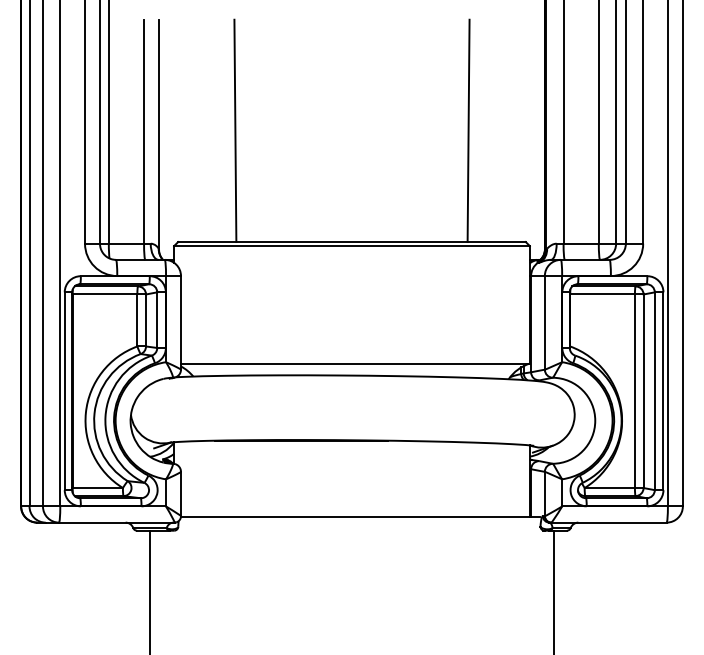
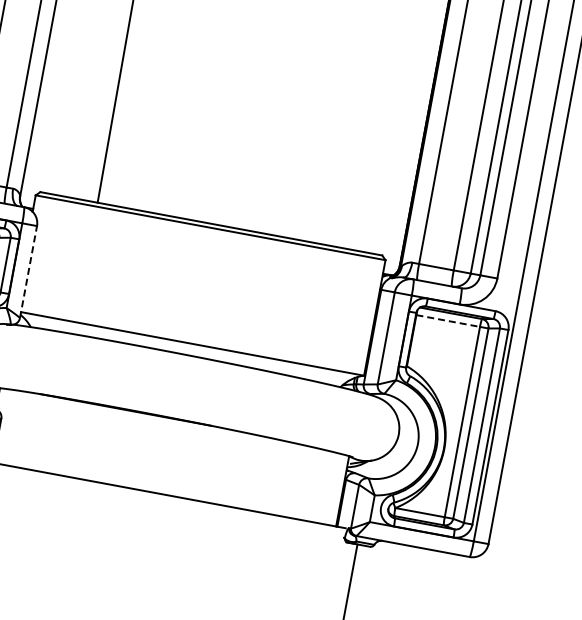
line: (468, 130) -> (346, 135), removed
line: (603, 294) -> (449, 321), solid -> dashed
line: (181, 322) -> (29, 271), solid -> dashed

